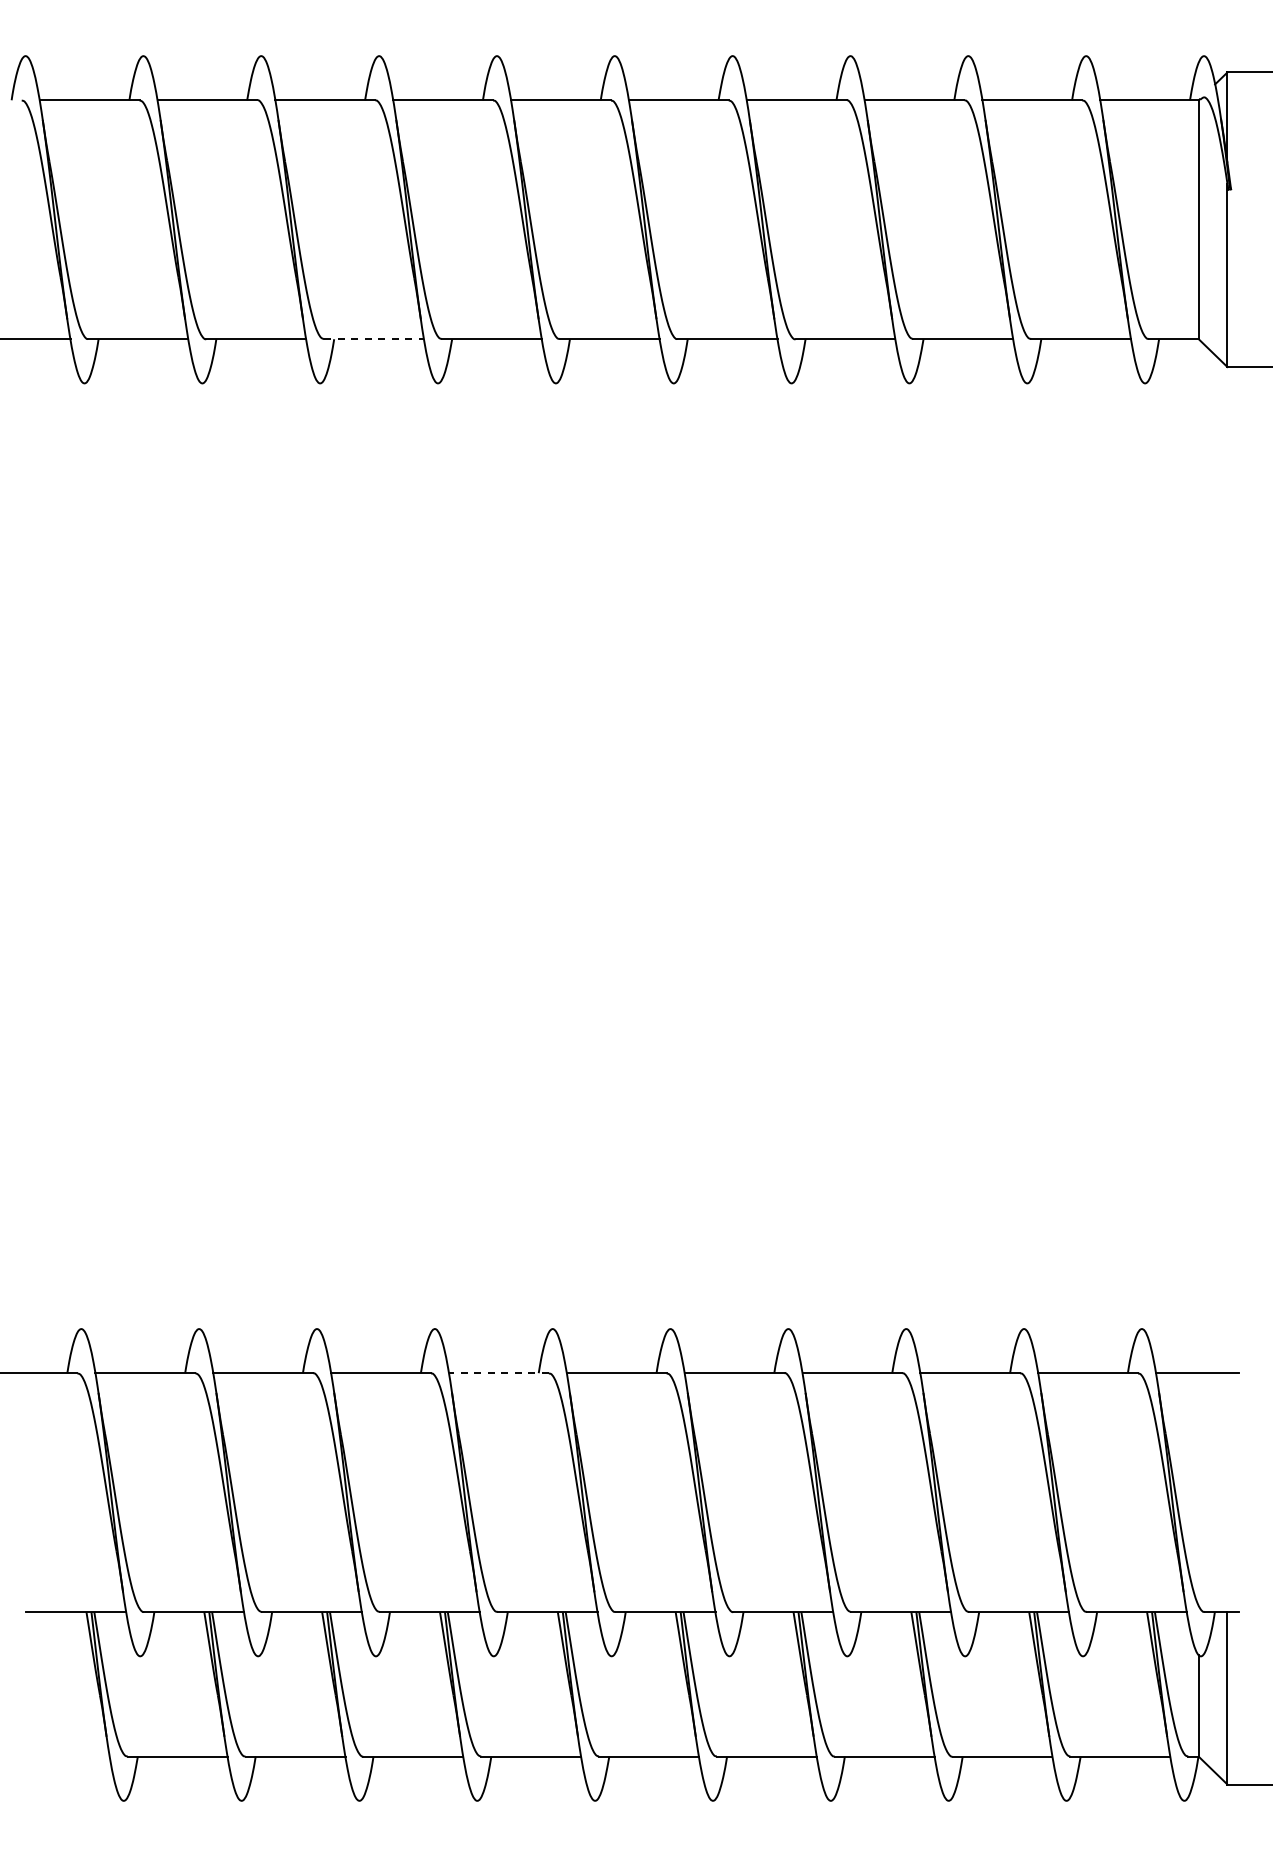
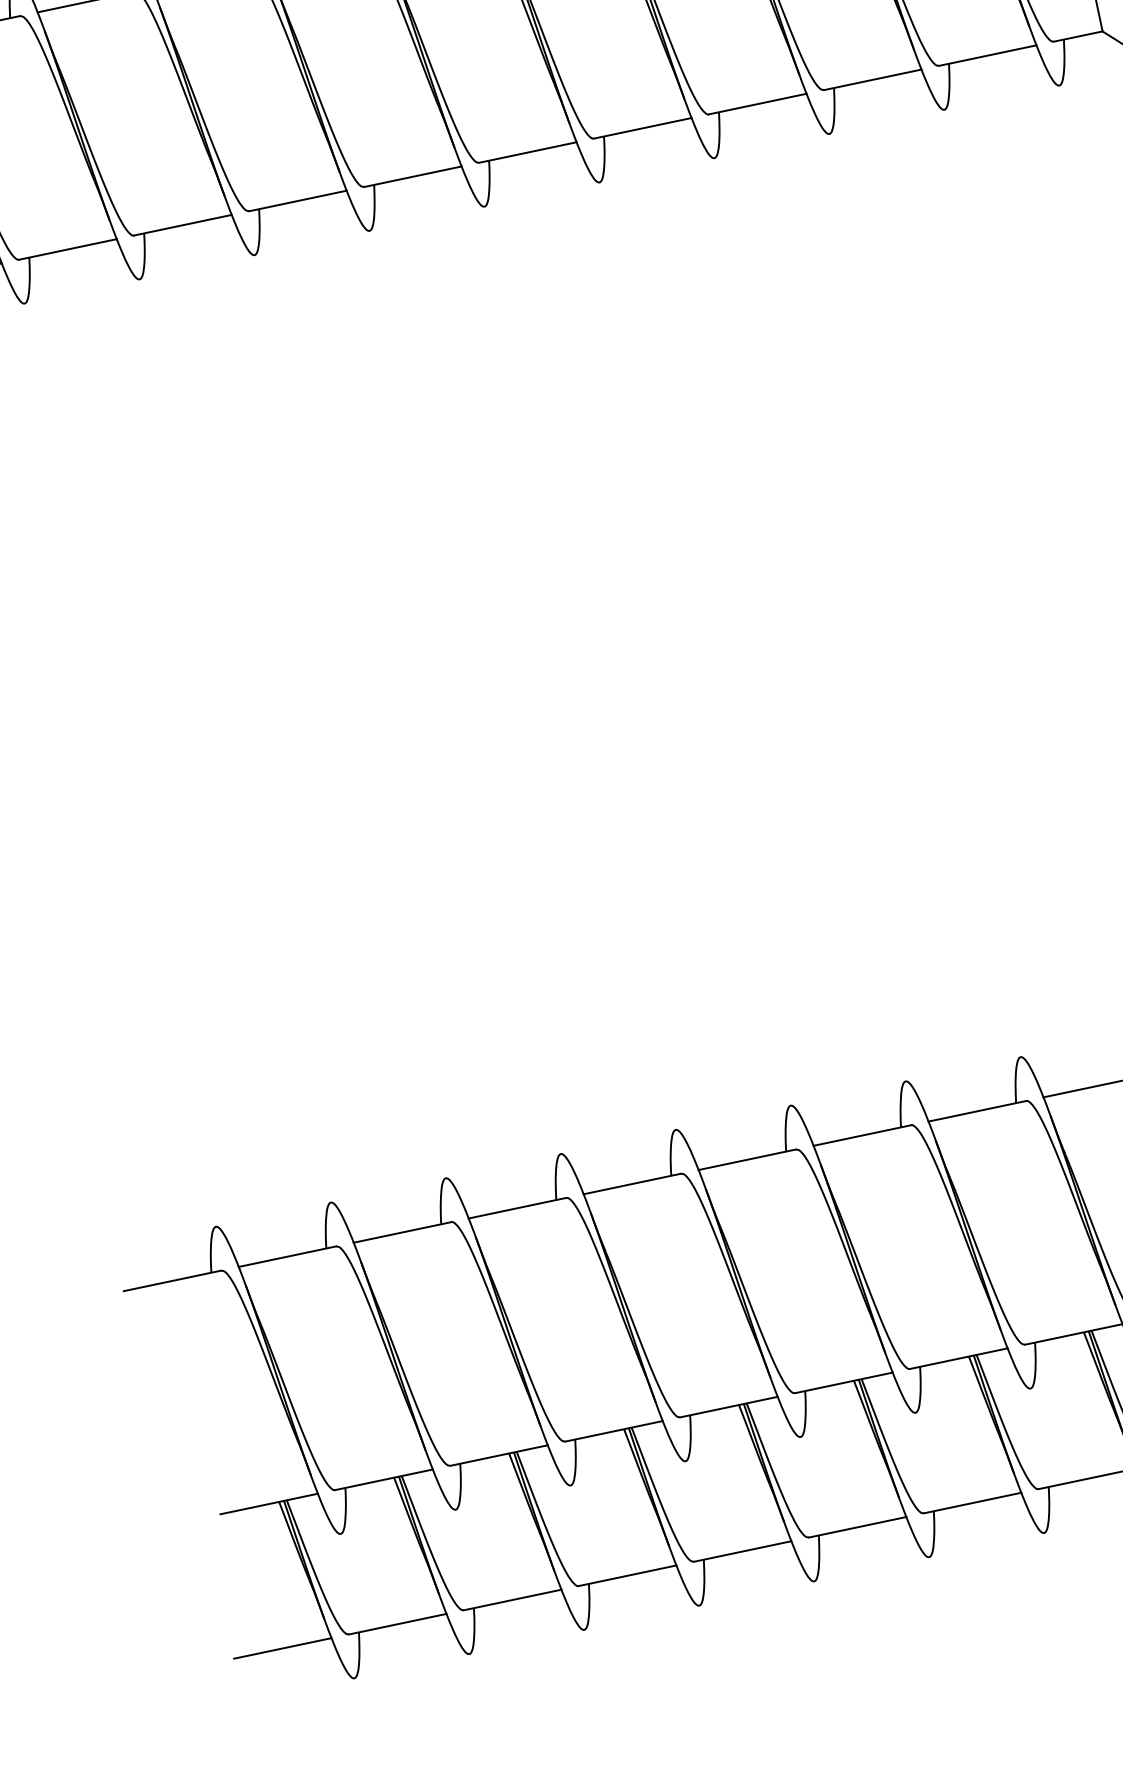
line: (374, 339) -> (298, 201), dashed -> solid
line: (498, 1373) -> (632, 1184), dashed -> solid
line: (59, 1756) -> (282, 1648), added

